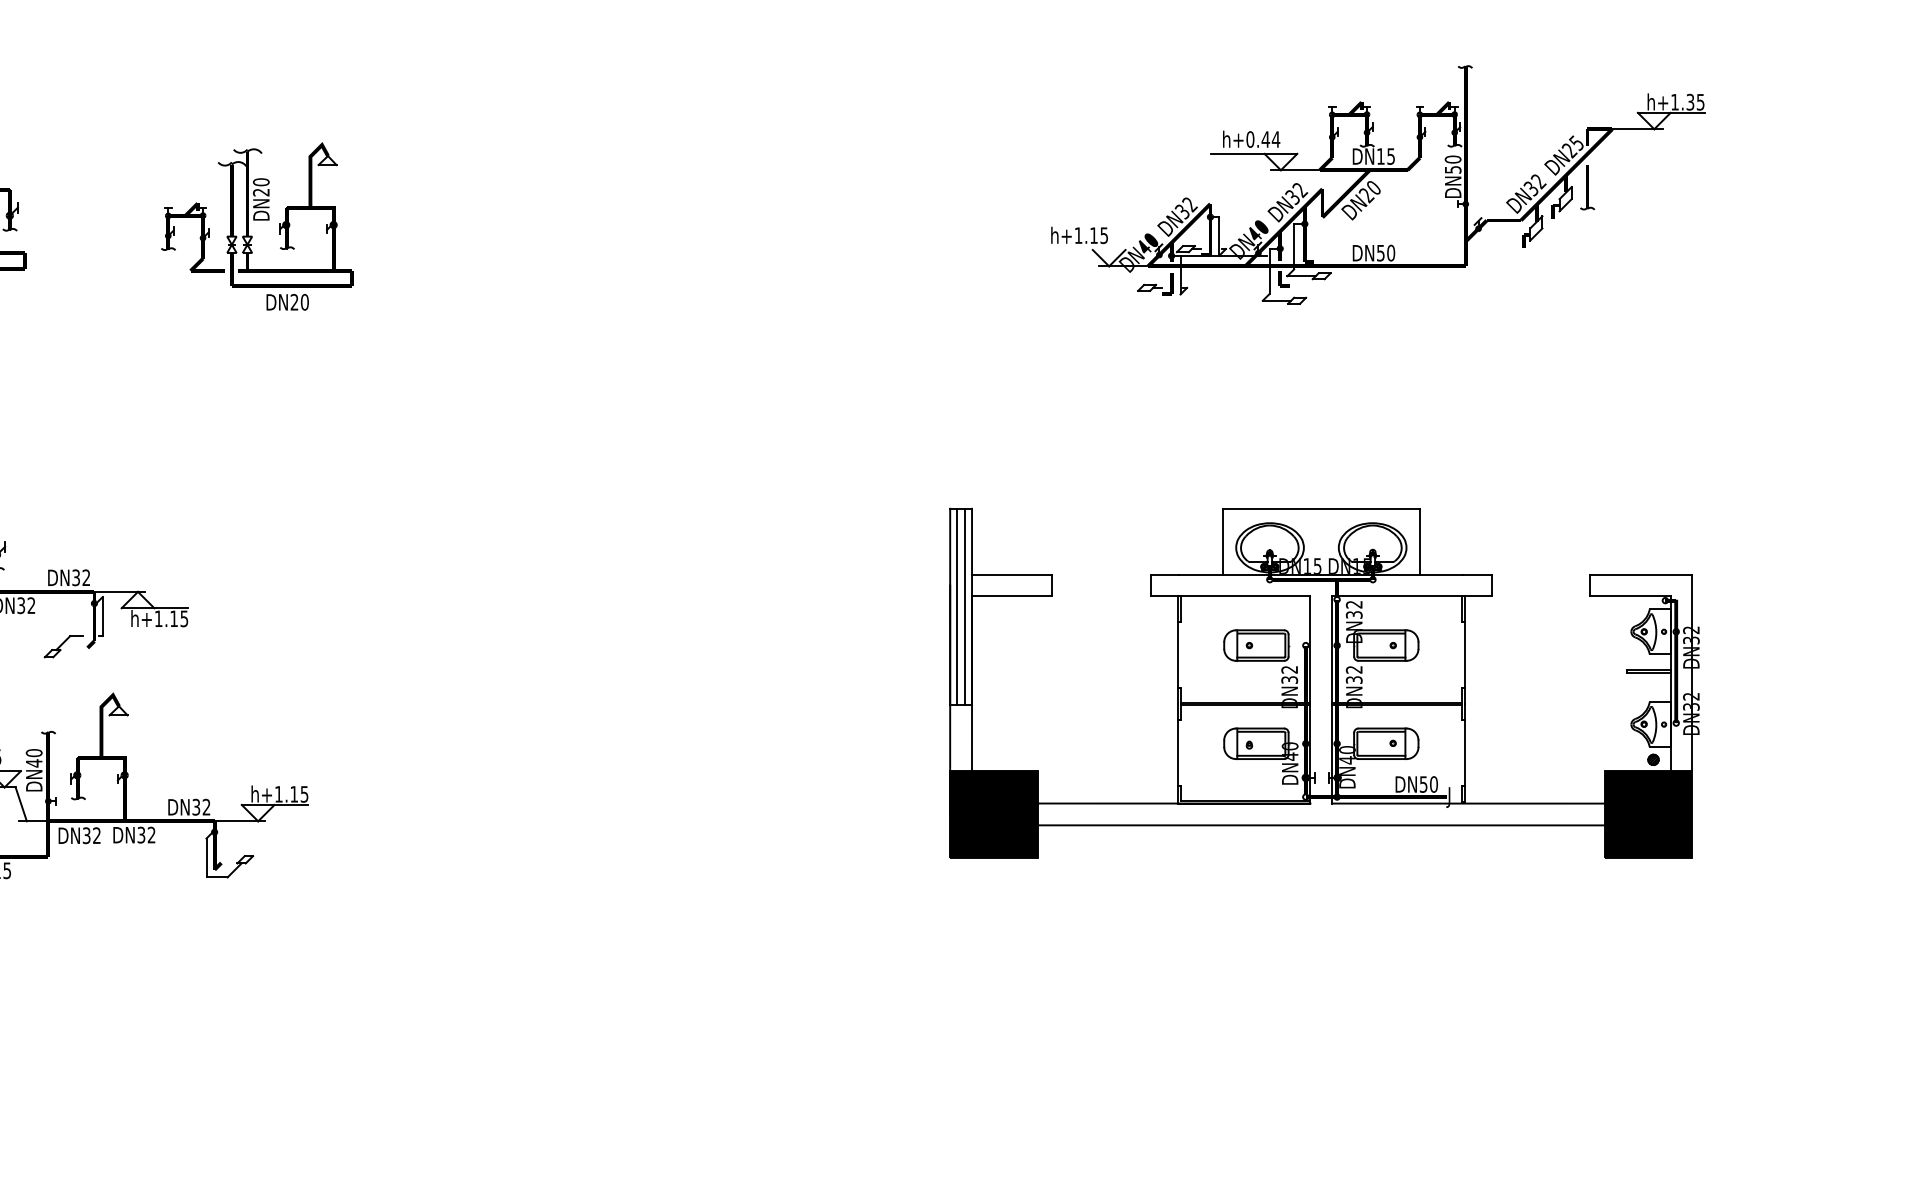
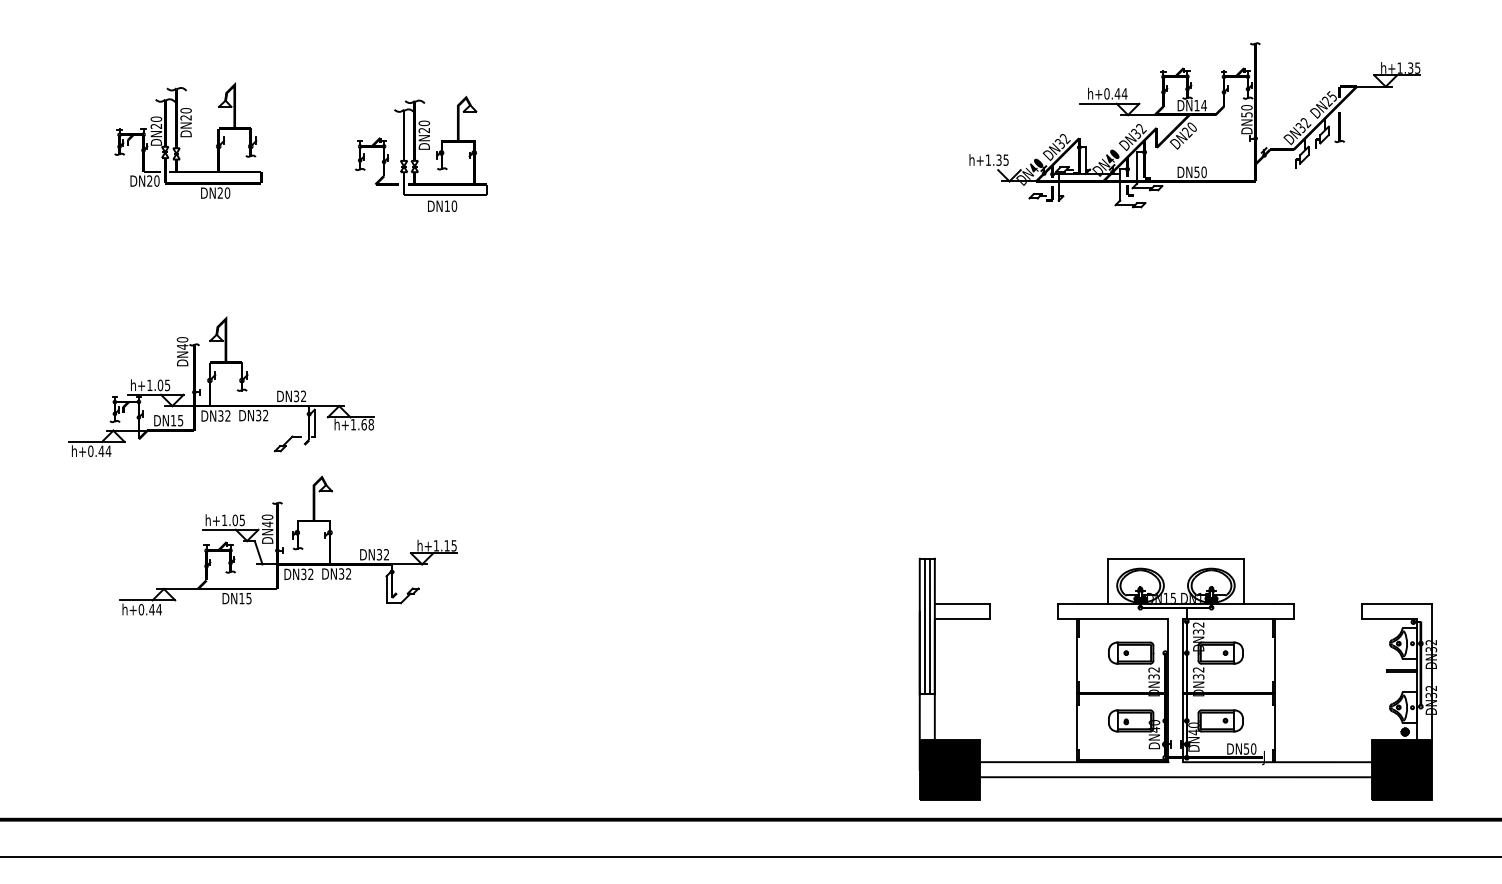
text: (1390, 156) -> (1203, 105), DN15 -> DN14
text: (1093, 234) -> (998, 159), h+1.15 -> h+1.35
text: (293, 301) -> (446, 205), DN20 -> DN10
text: (178, 618) -> (367, 424), h+1.15 -> h+1.68
part: (1323, 682) -> (1177, 678), moved

